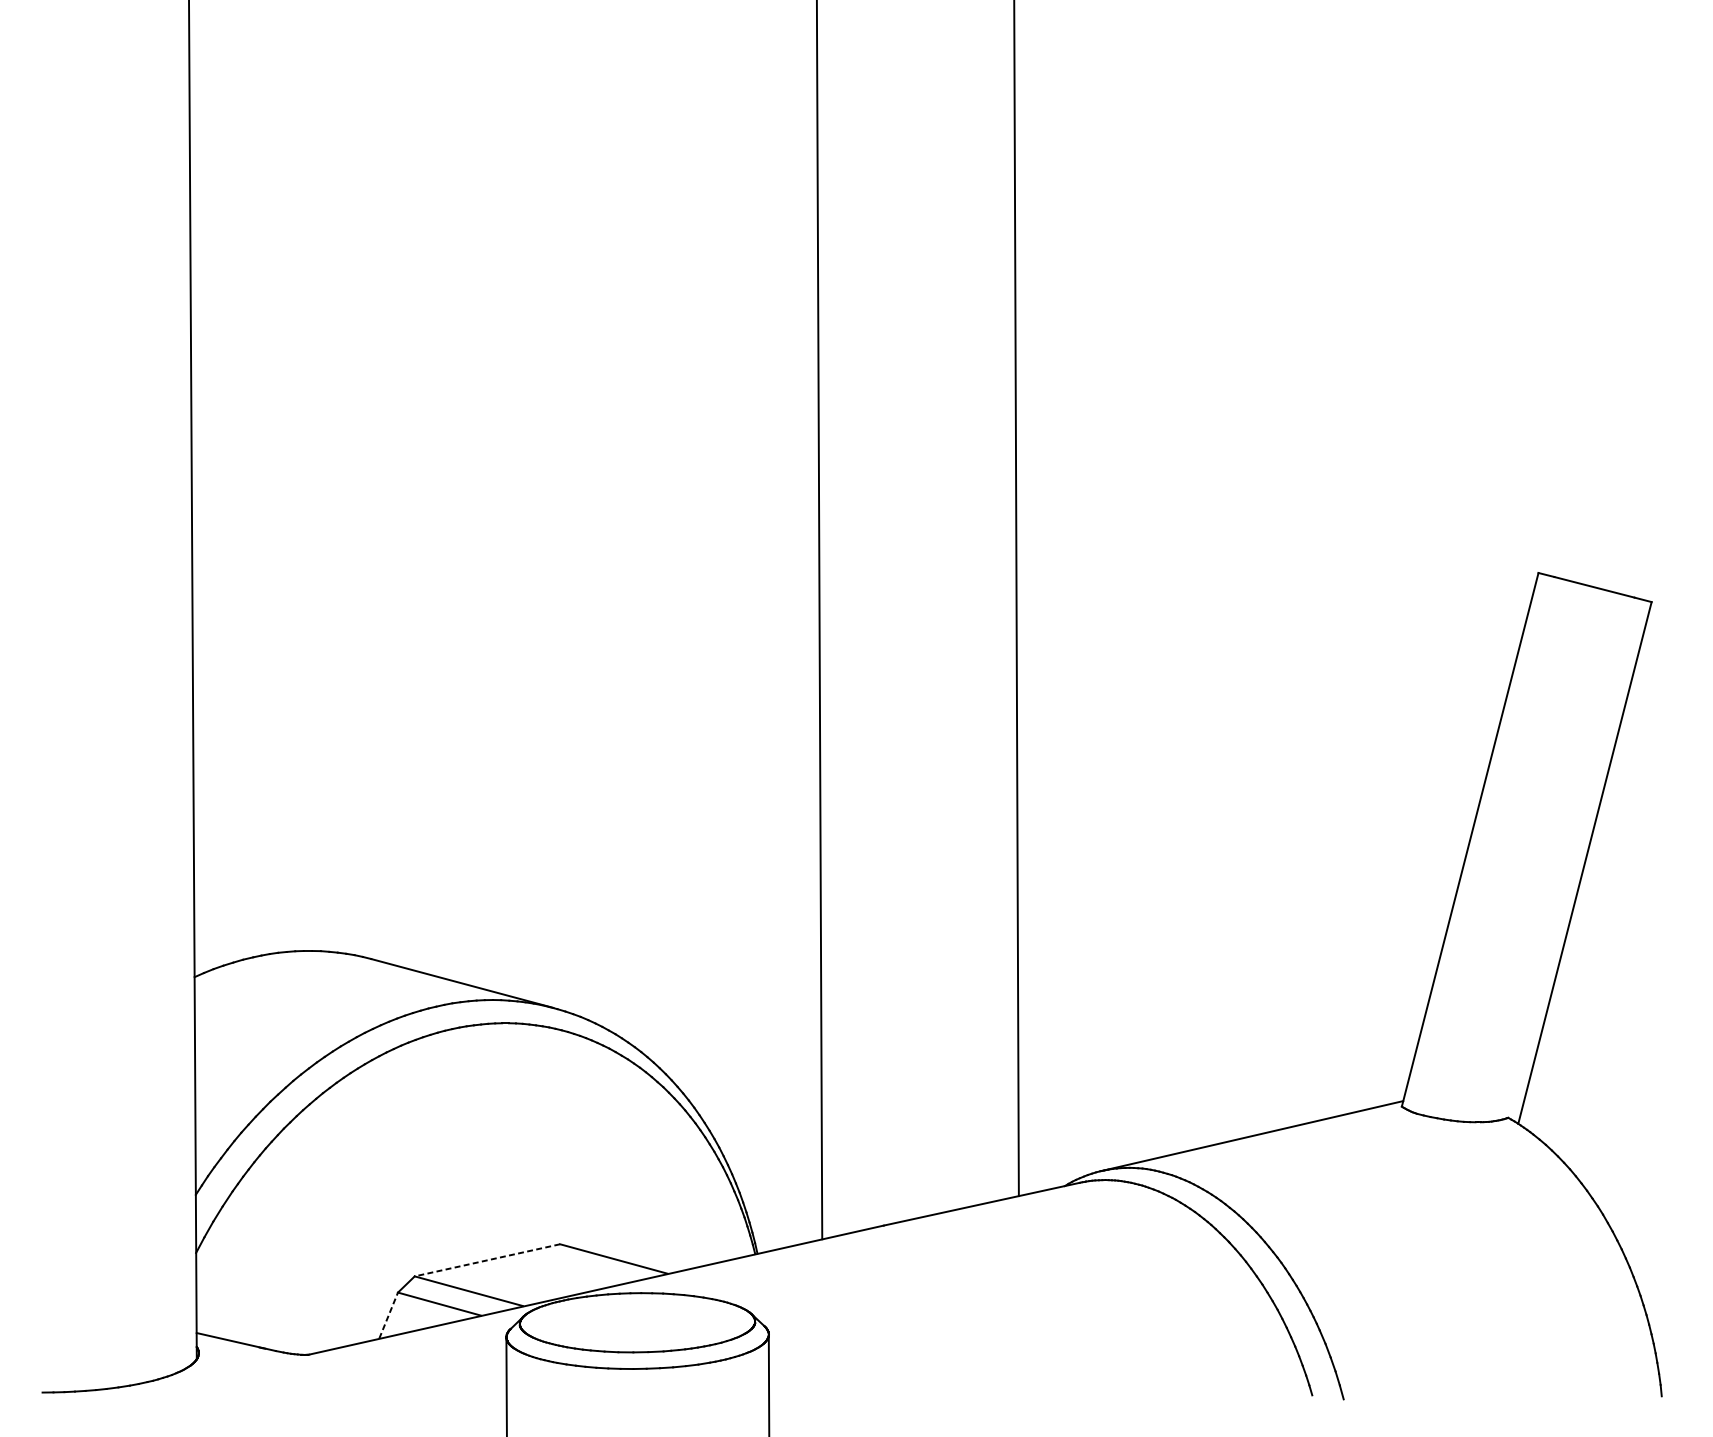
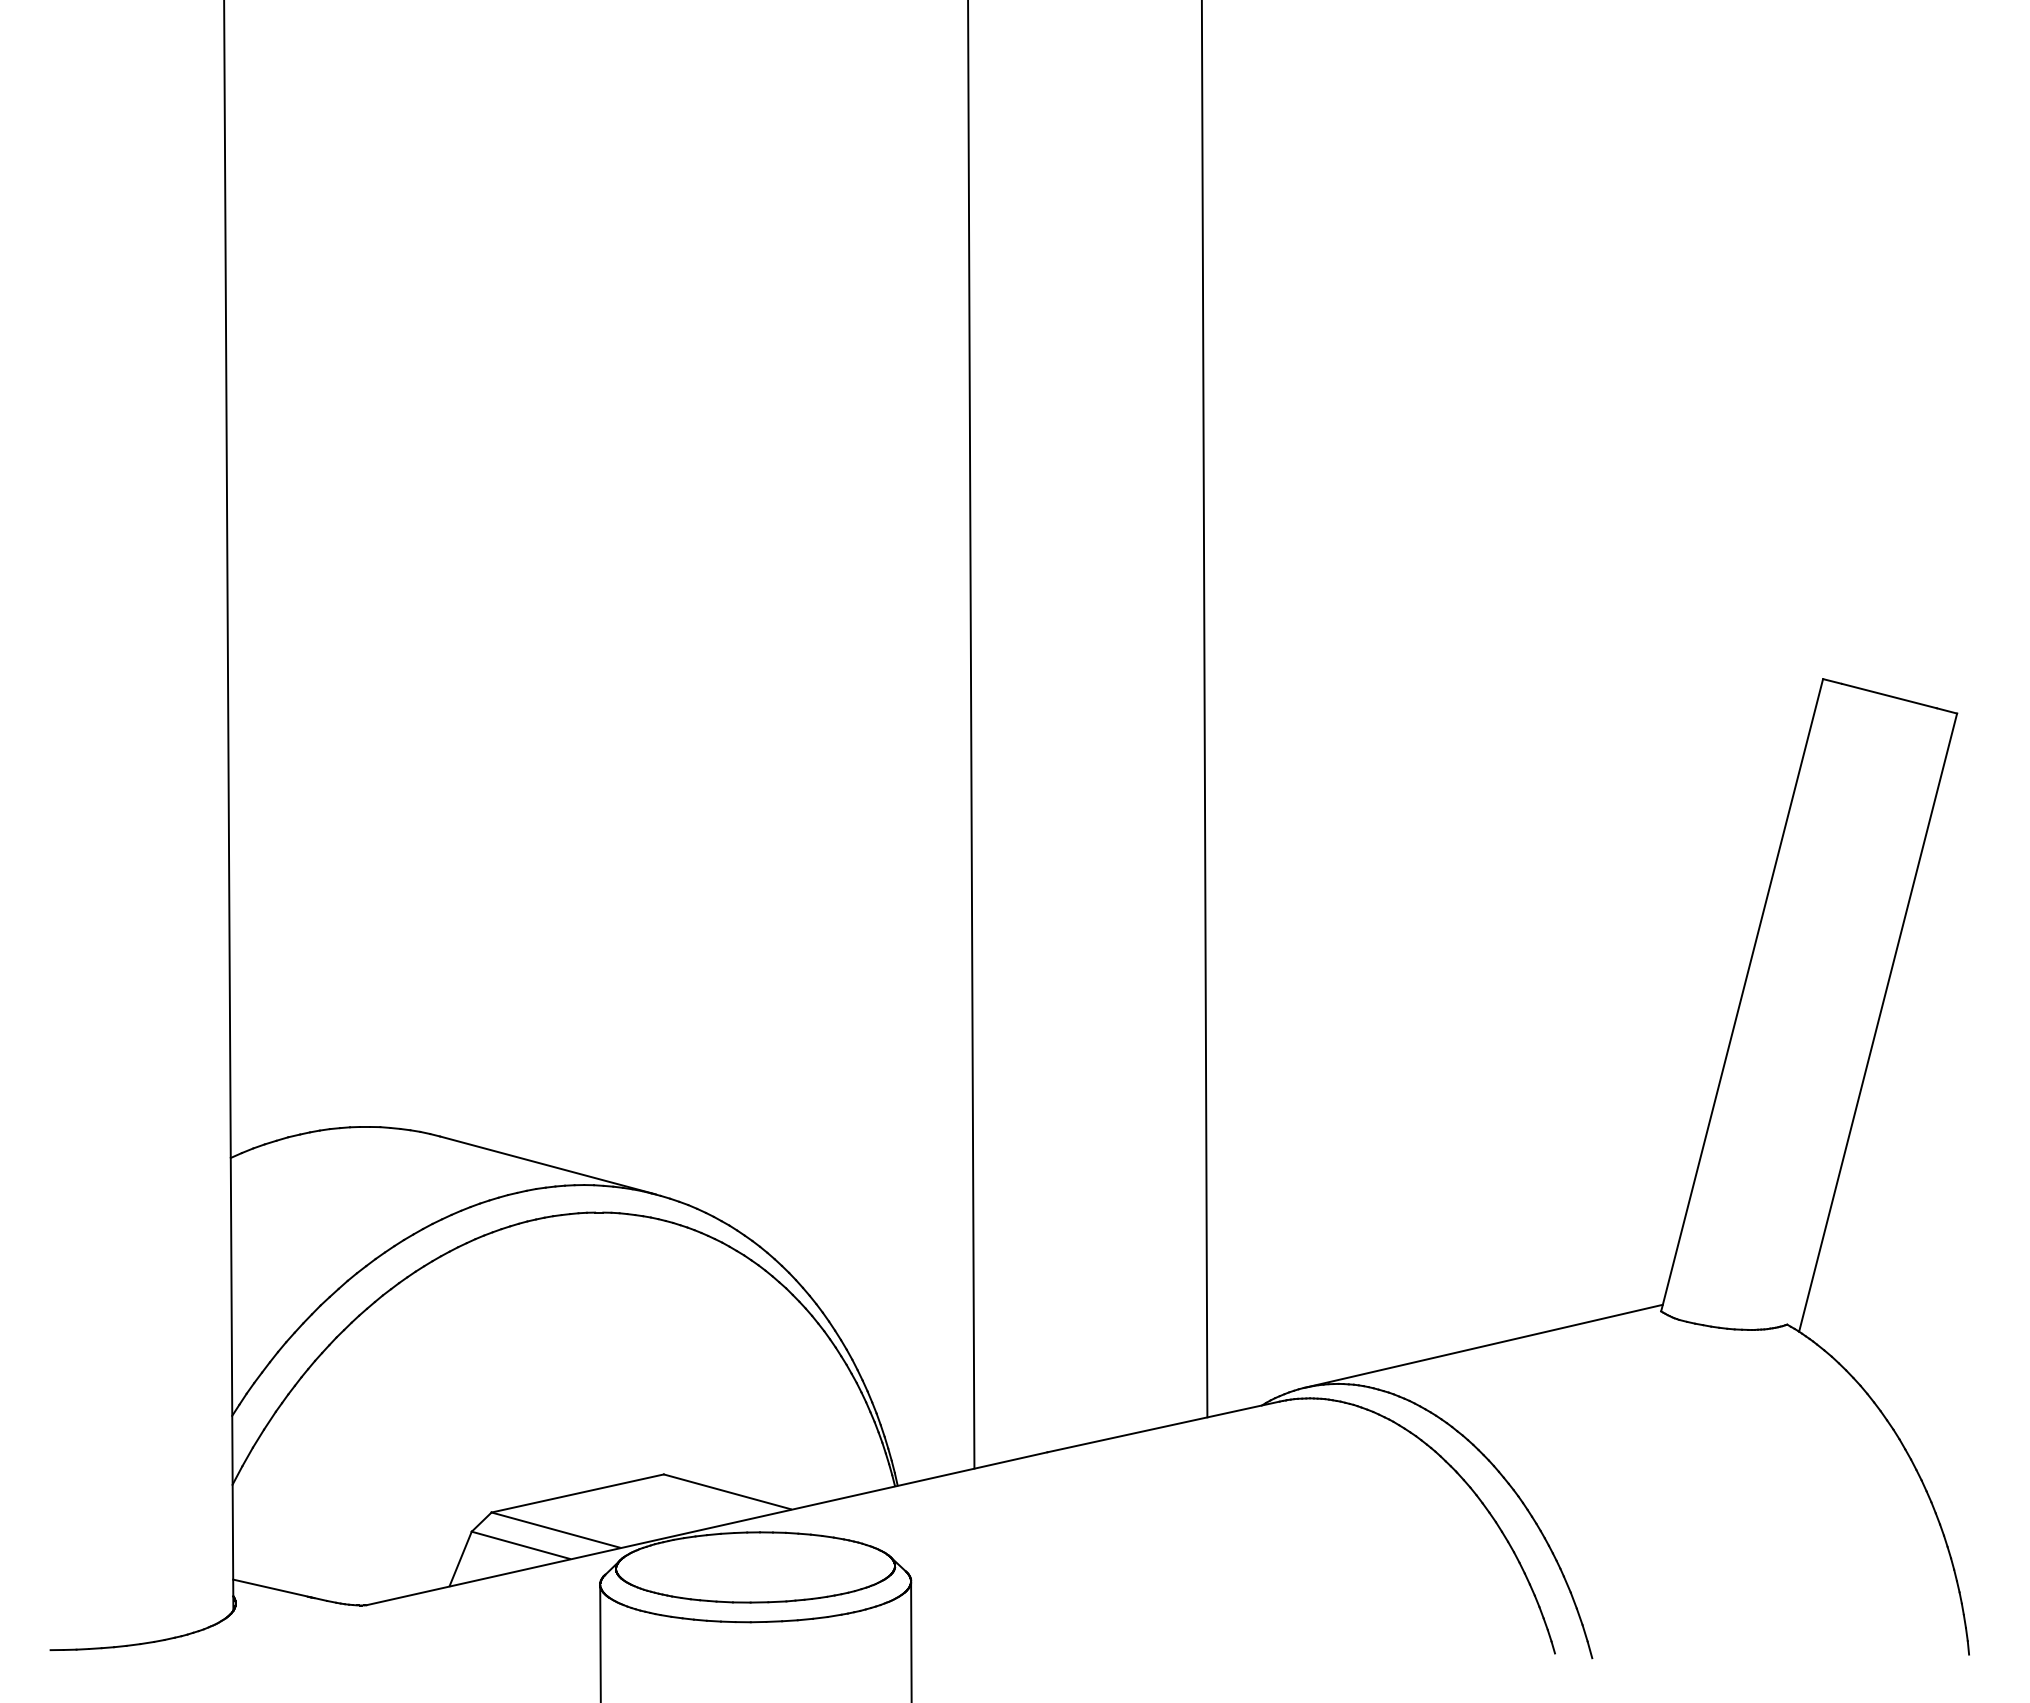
line: (487, 1260) -> (577, 1493), dashed -> solid
line: (388, 1315) -> (460, 1558), dashed -> solid

